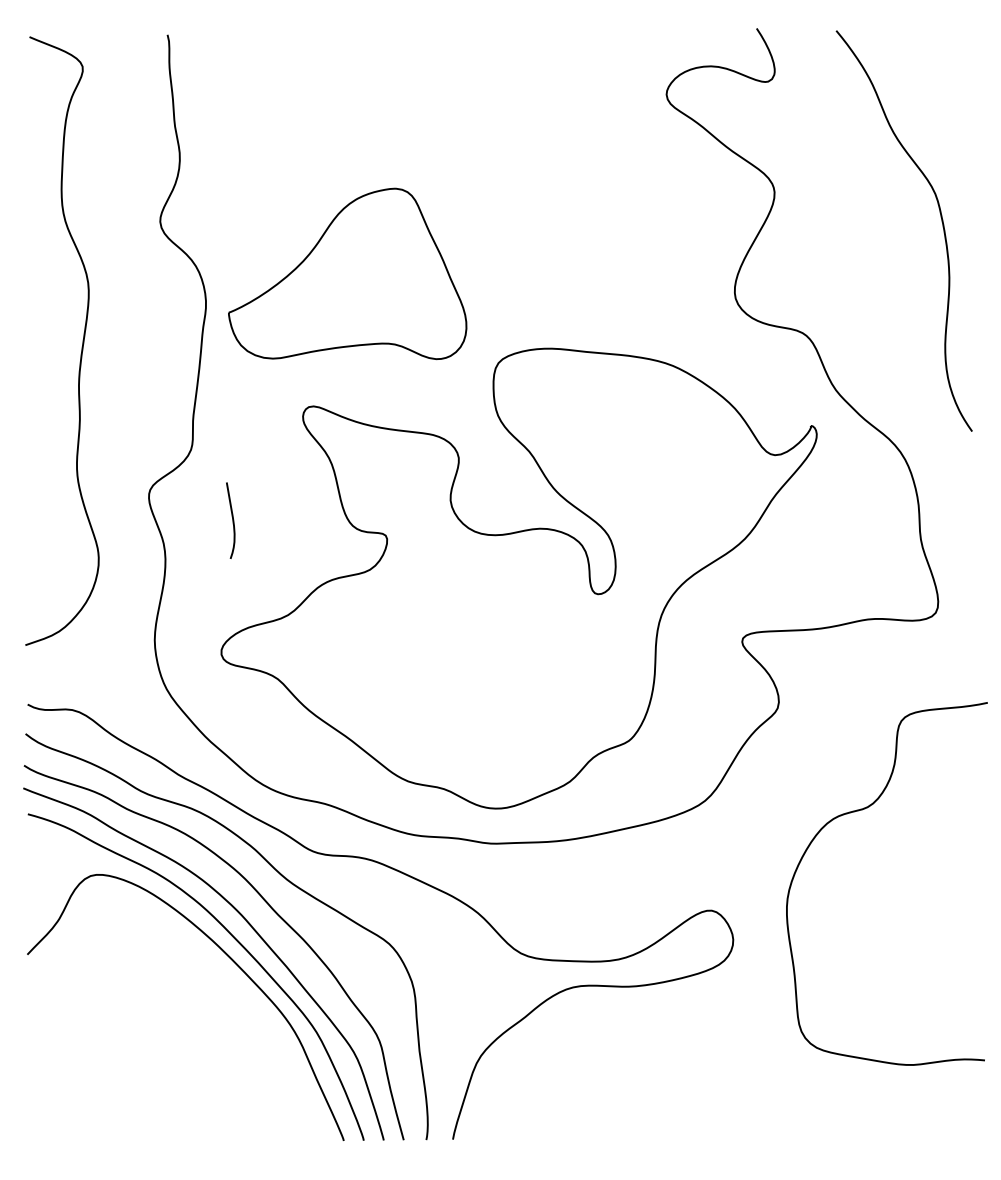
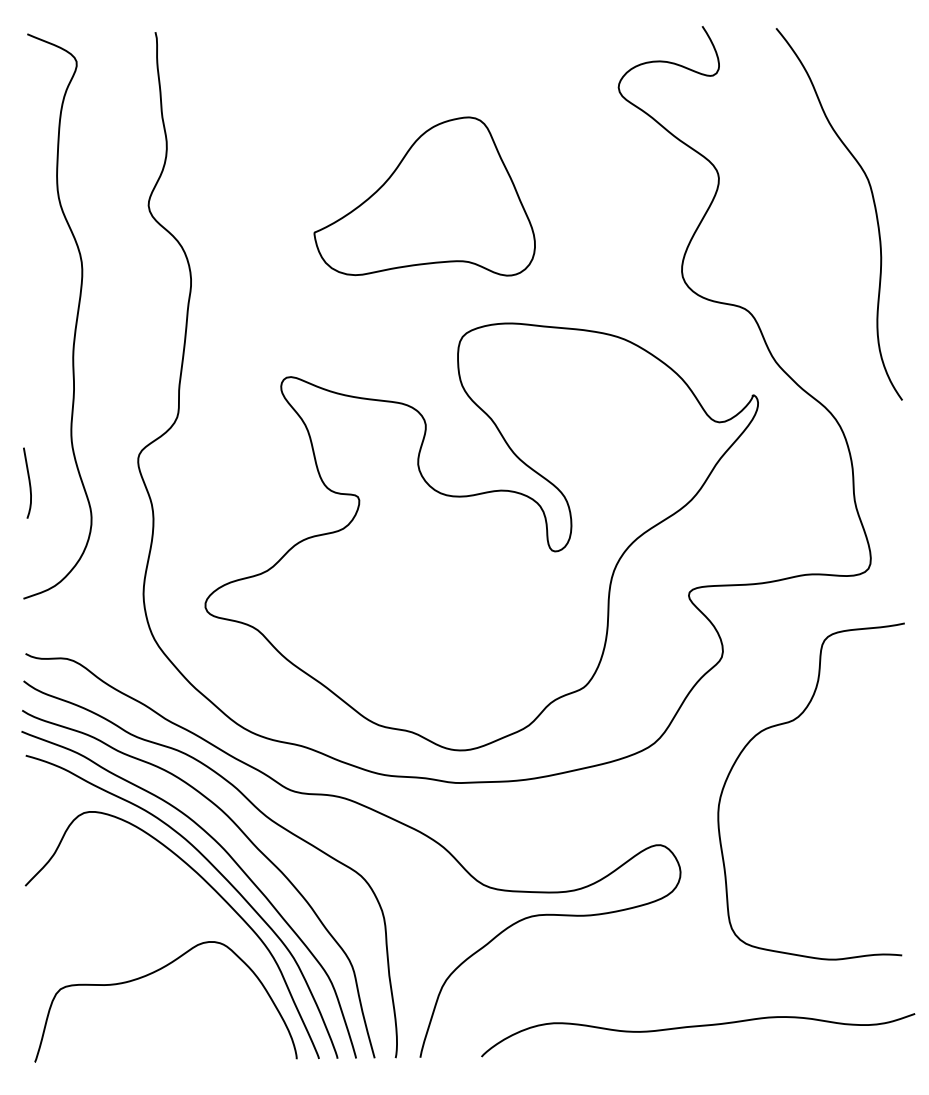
part: (347, 273) -> (424, 196), moved
curve: (232, 520) -> (29, 482), moved
curve: (862, 810) -> (788, 723), moved
curve: (164, 1049) -> (152, 974), added
curve: (751, 1106) -> (697, 1026), added

